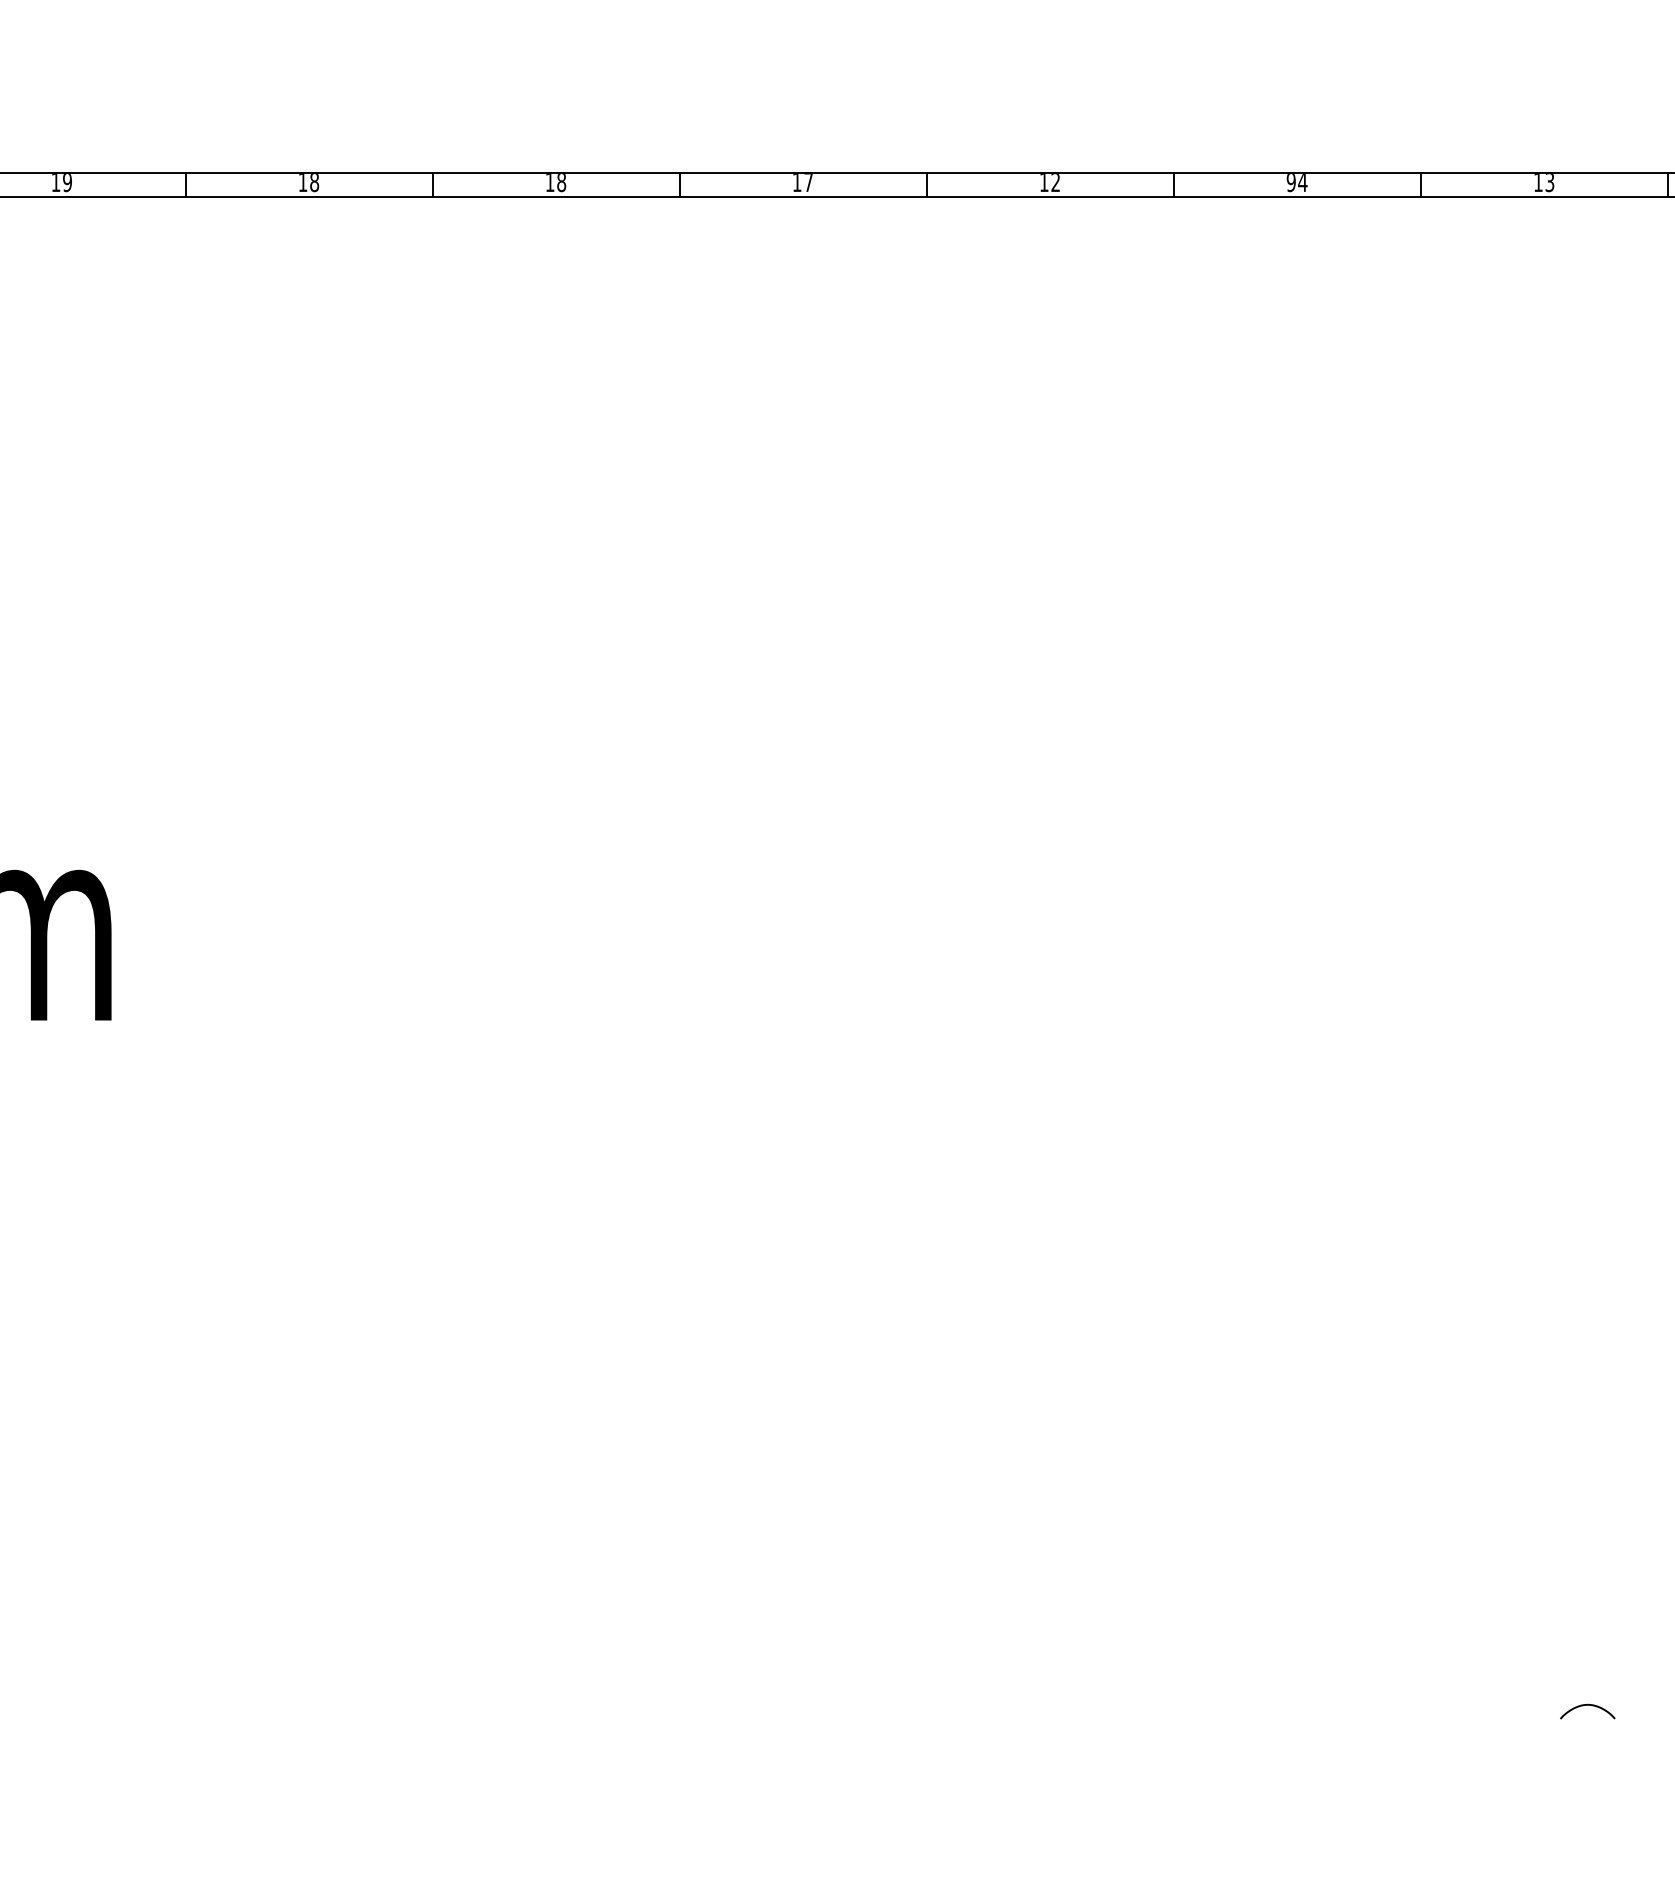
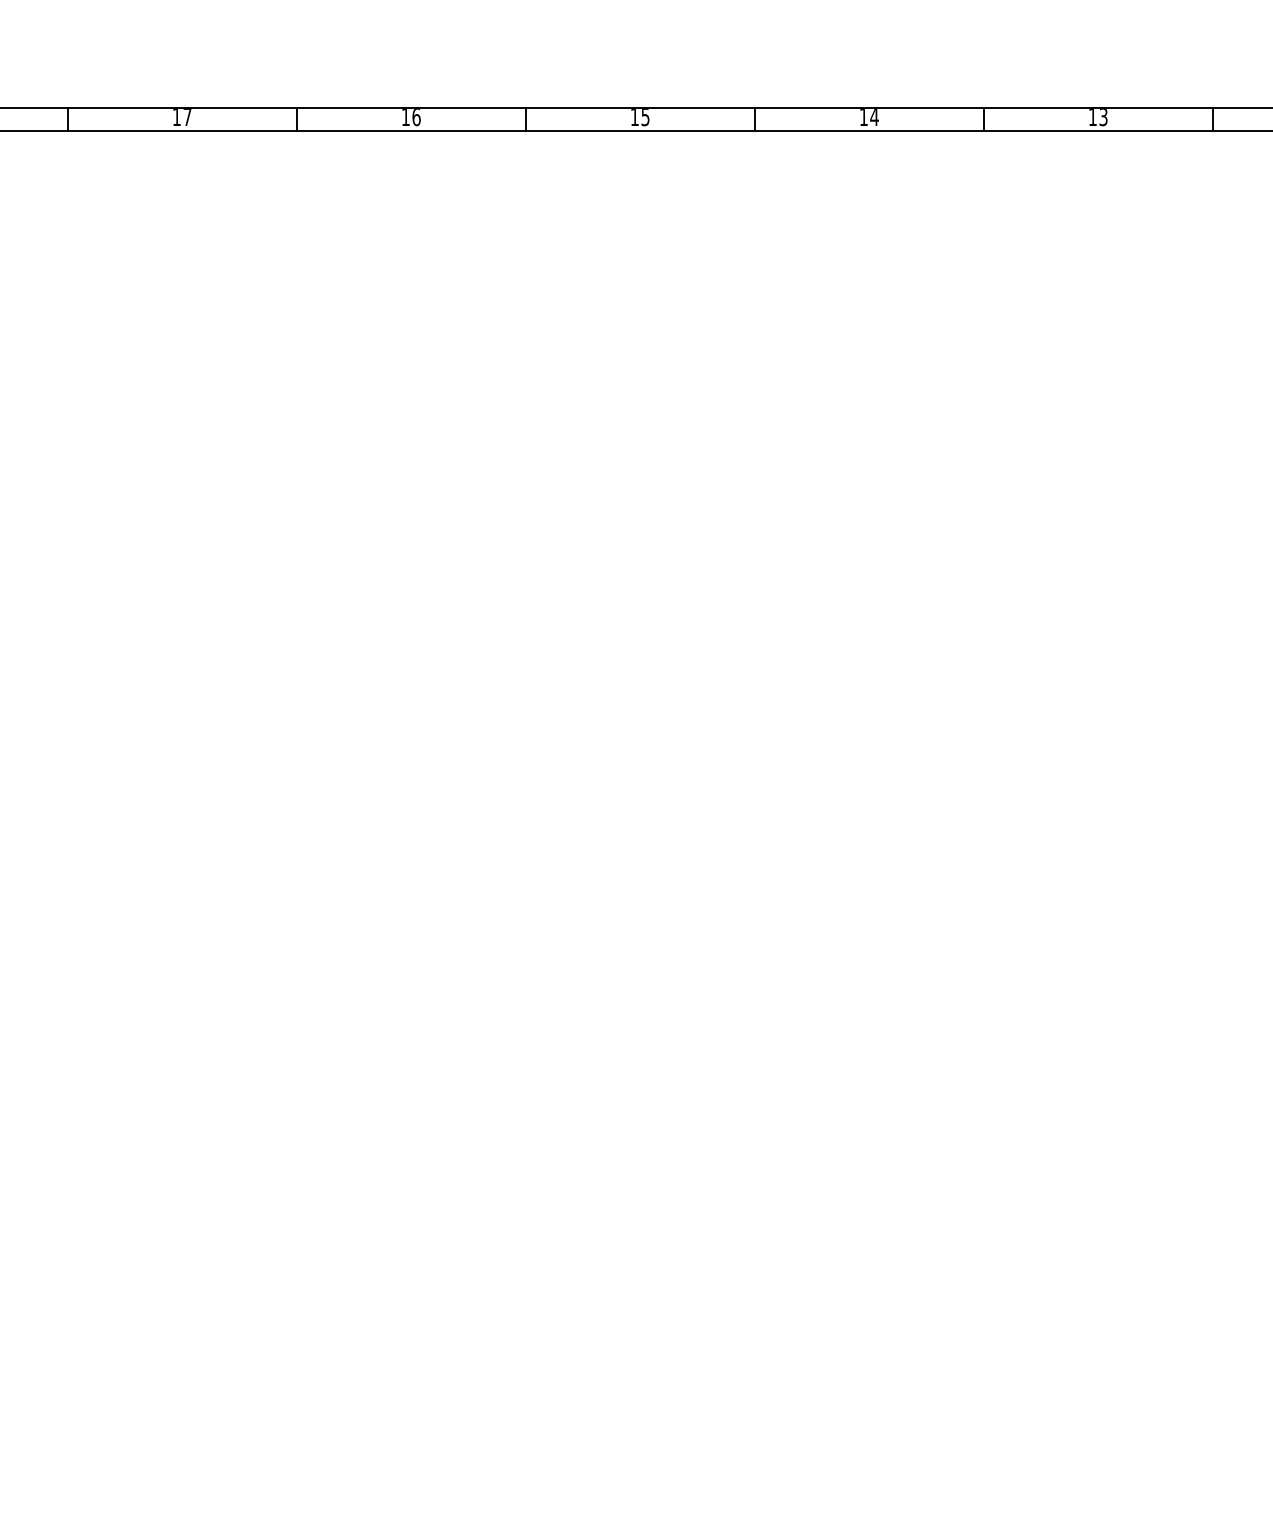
text: (561, 183) -> (187, 118), 18 -> 17
text: (808, 183) -> (416, 118), 17 -> 16
text: (1055, 183) -> (645, 118), 12 -> 15
text: (1290, 183) -> (863, 118), 94 -> 14

